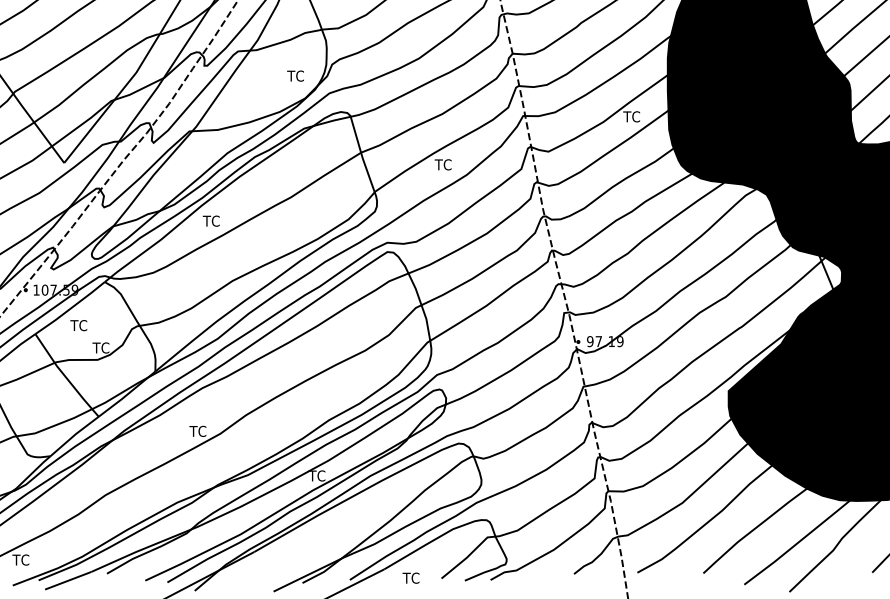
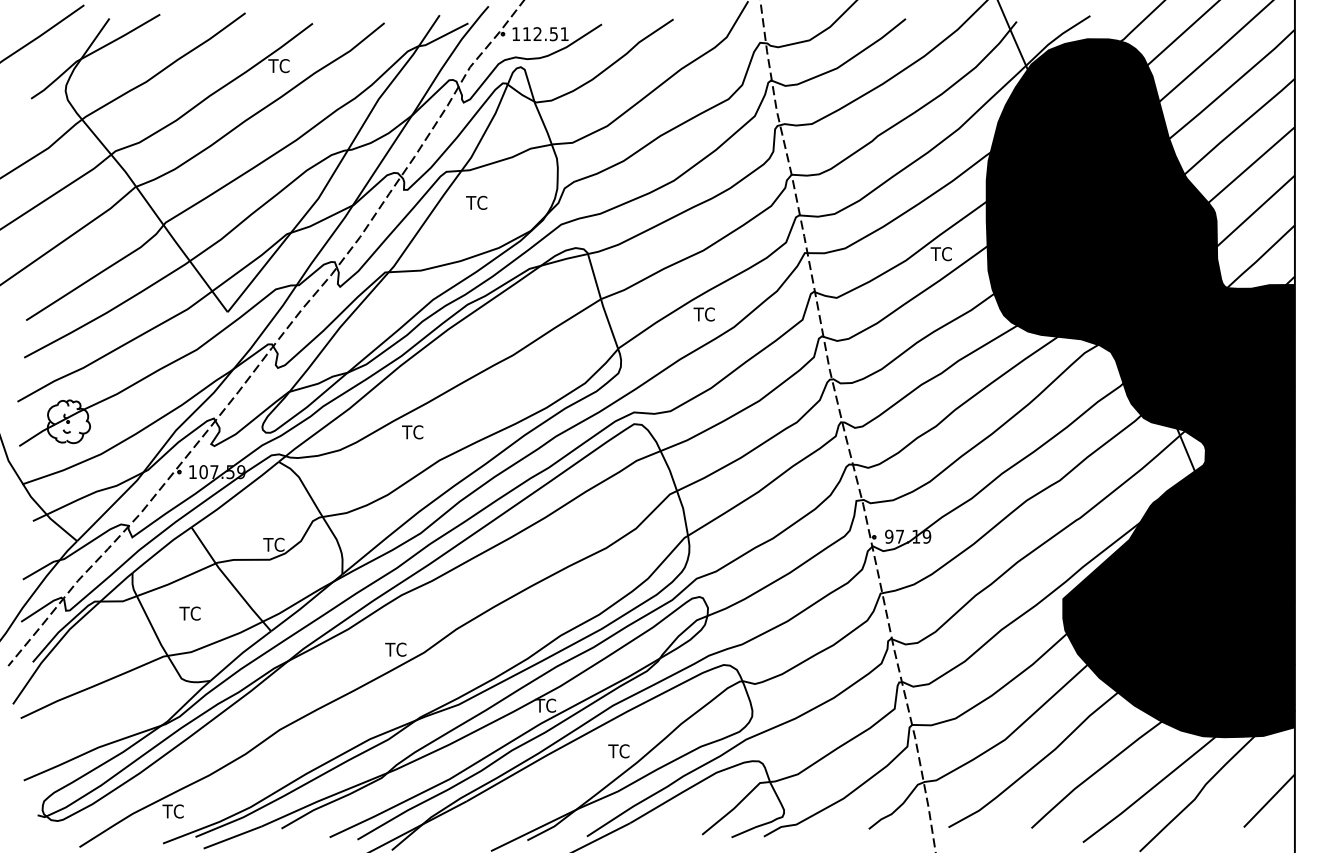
text: (295, 75) -> (476, 202), moved
text: (211, 221) -> (412, 432), moved
text: (78, 325) -> (189, 613), moved
text: (410, 578) -> (618, 751), moved

